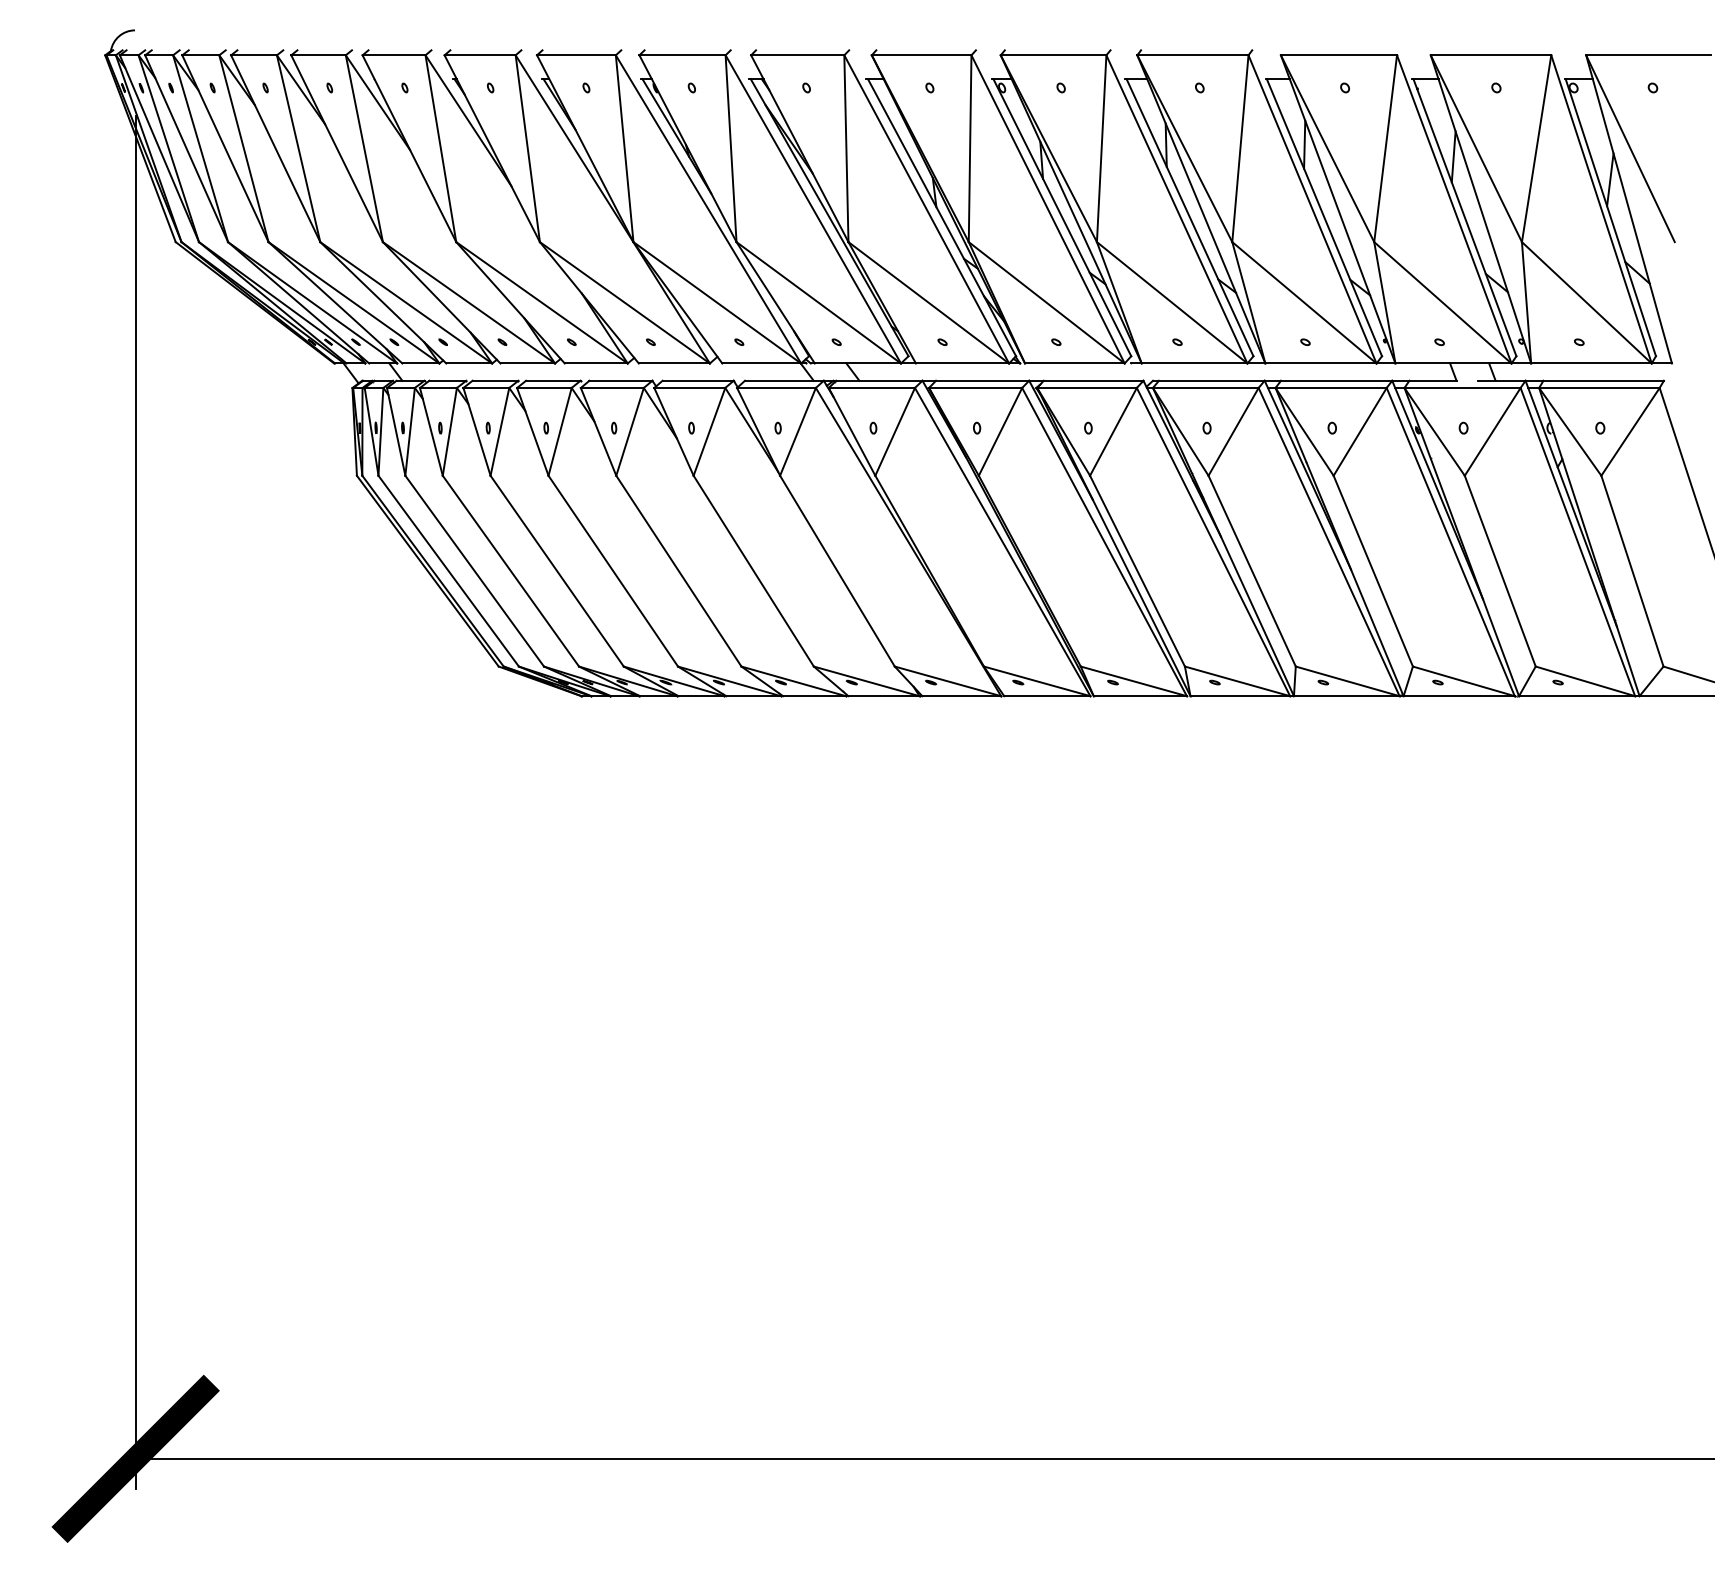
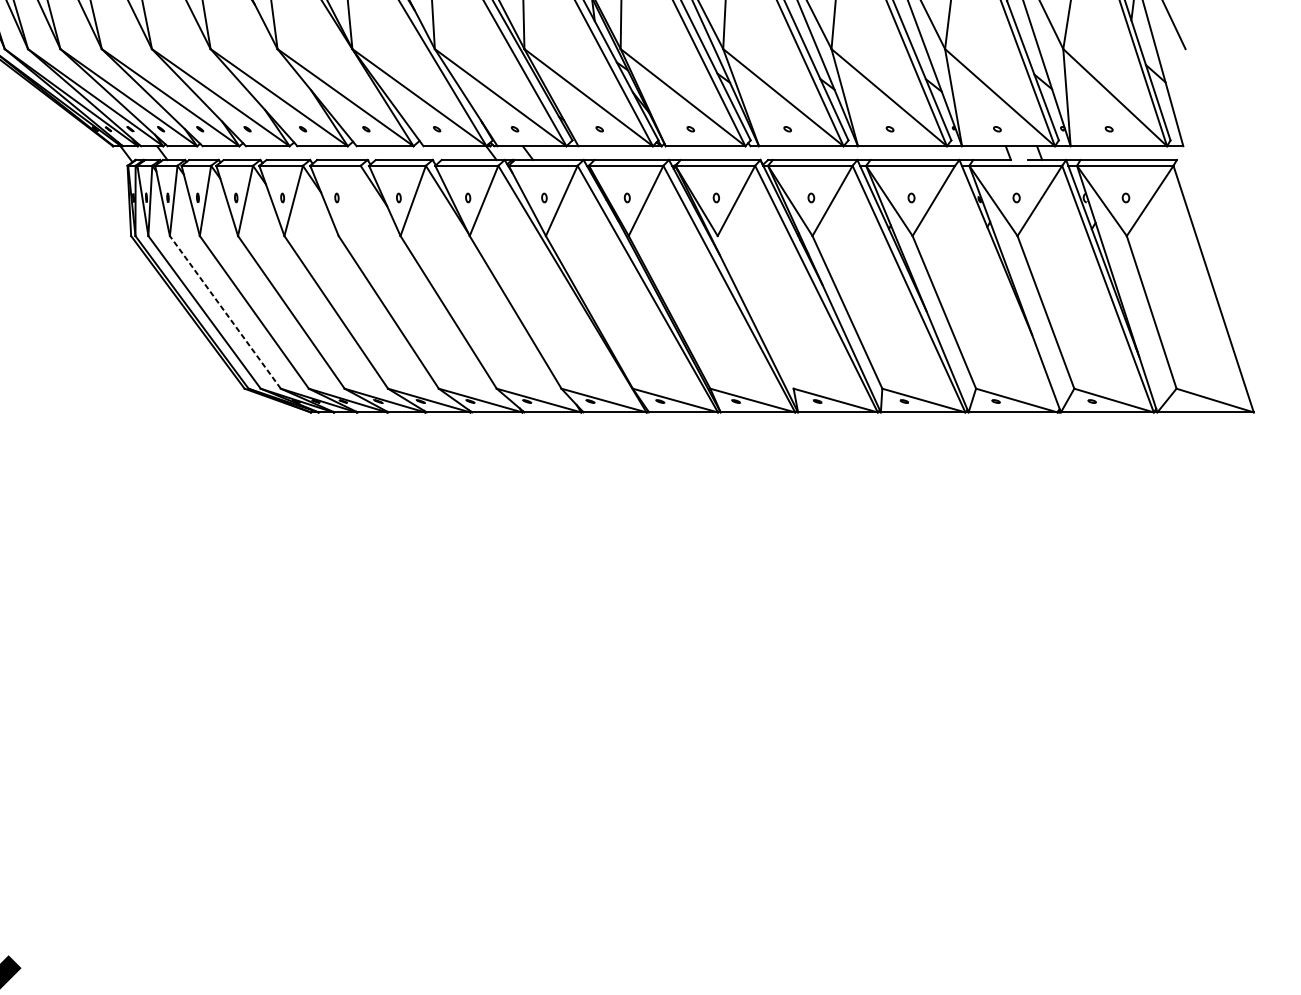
line: (629, 431) -> (349, 200), removed
line: (1450, 542) -> (1006, 289), removed
line: (1137, 570) -> (755, 311), removed
line: (474, 571) -> (225, 312), solid -> dashed

